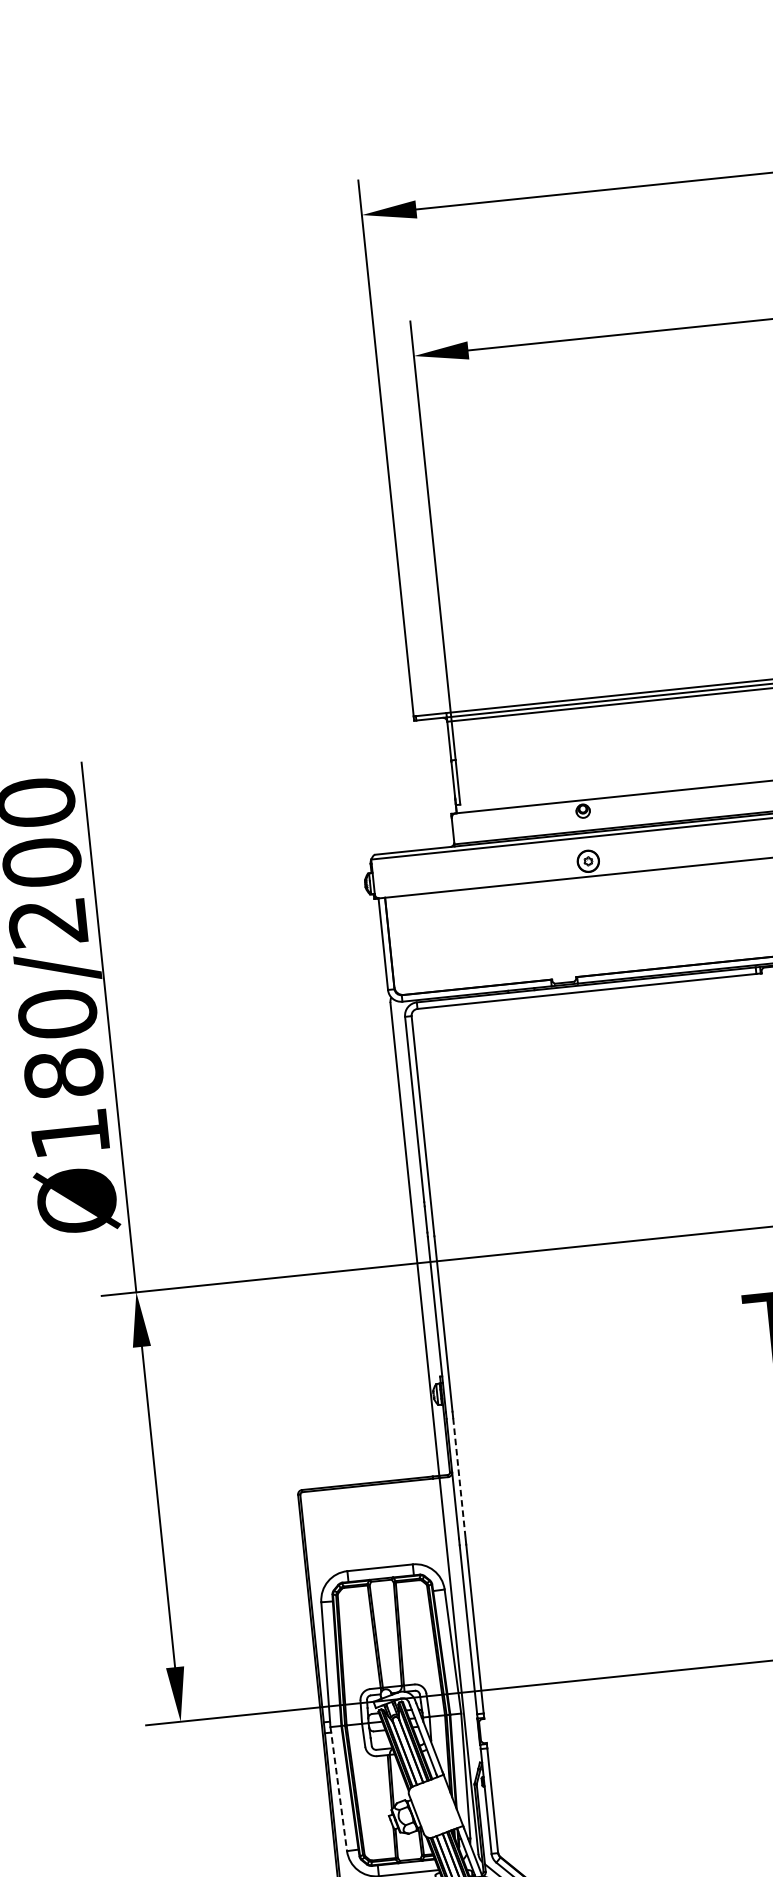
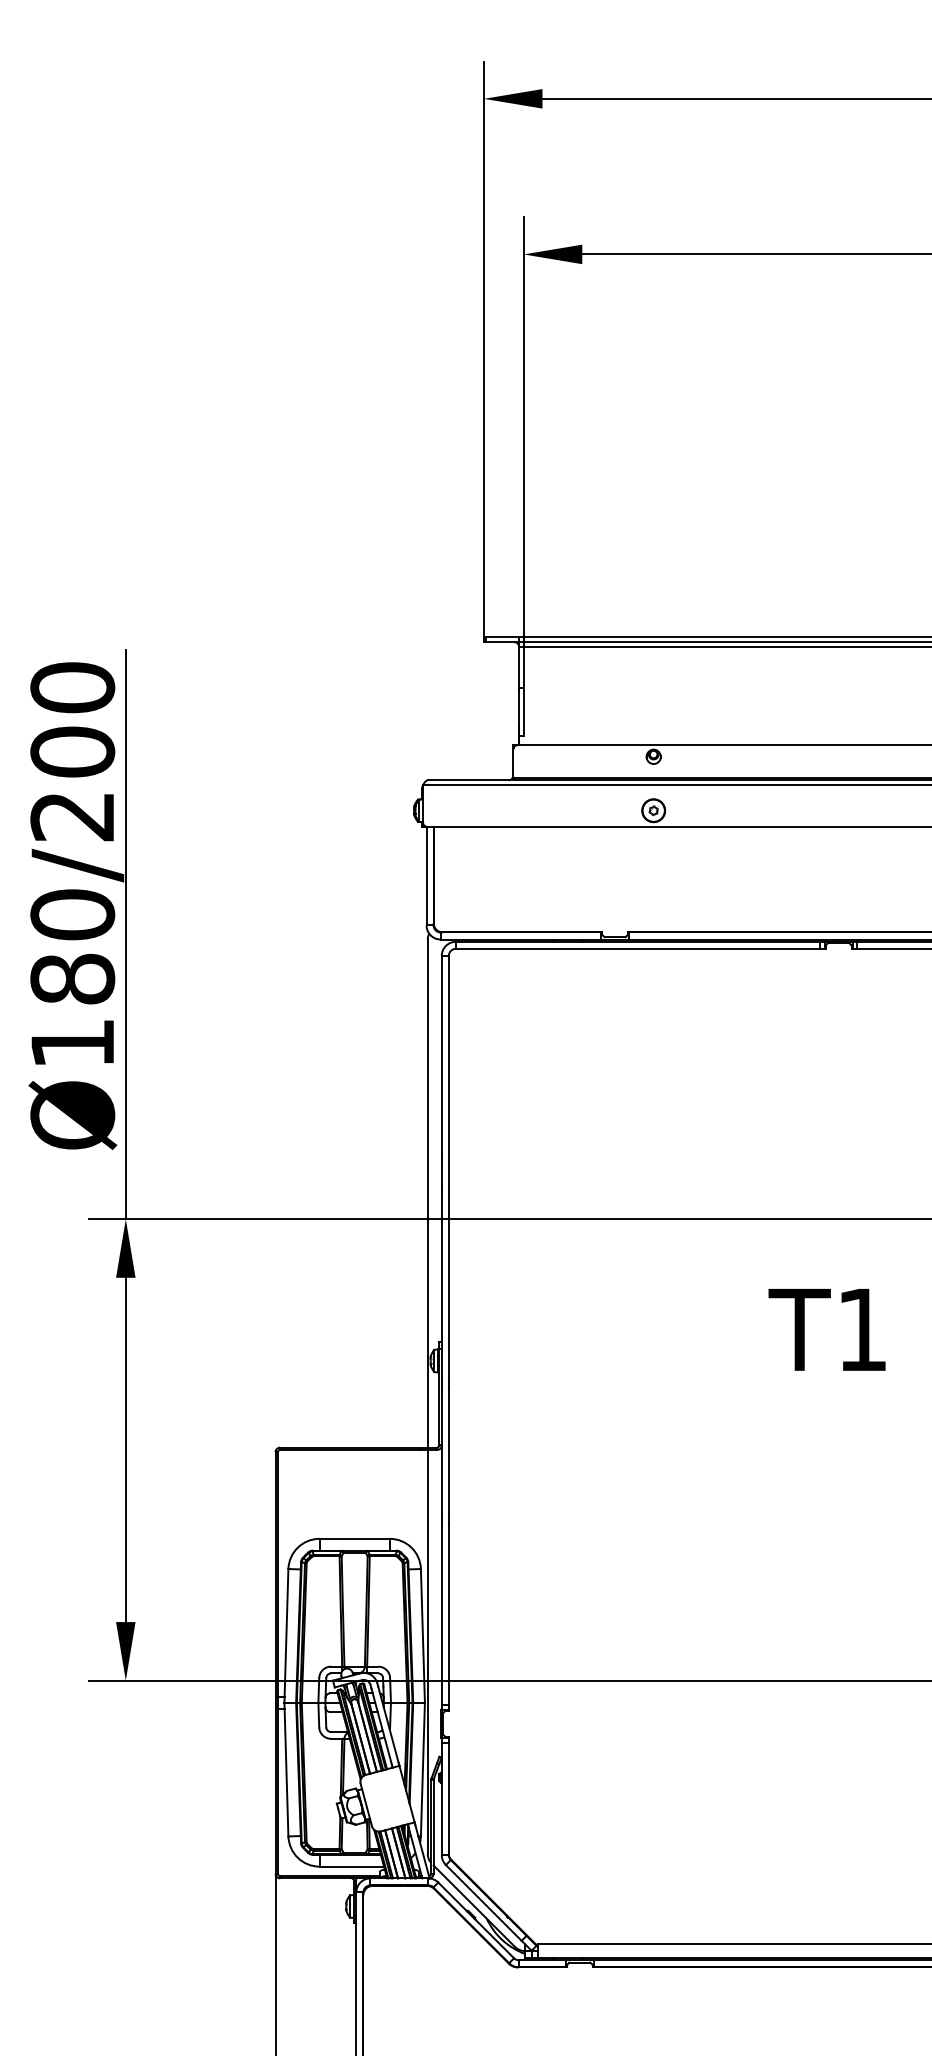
line: (459, 1478) -> (448, 1452), dashed -> solid
line: (338, 1789) -> (286, 1769), dashed -> solid

